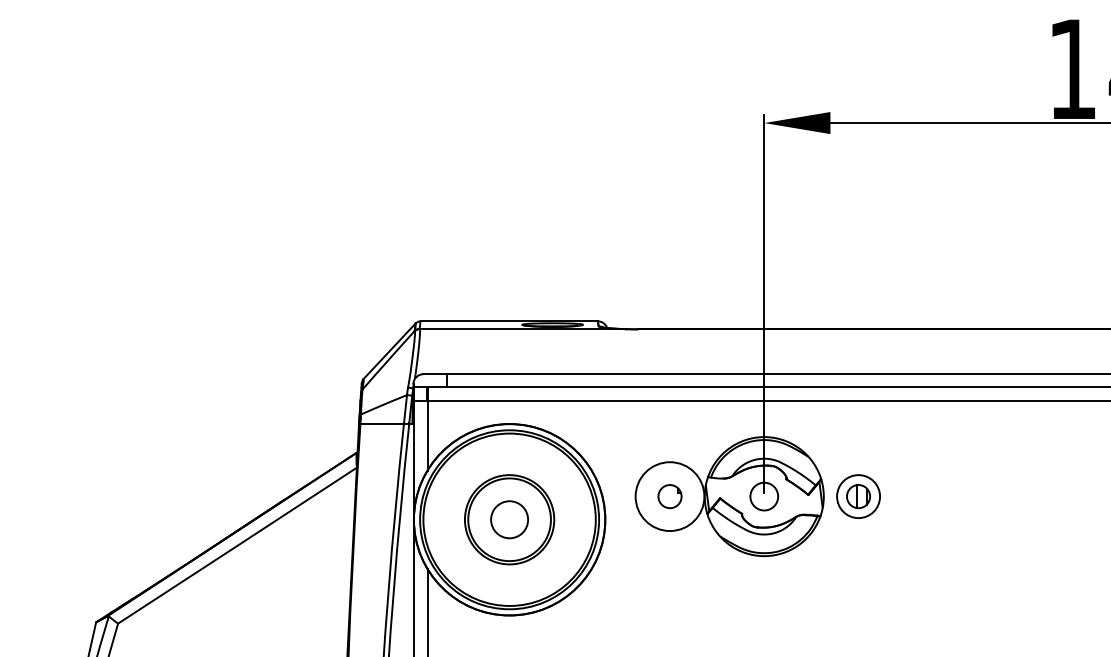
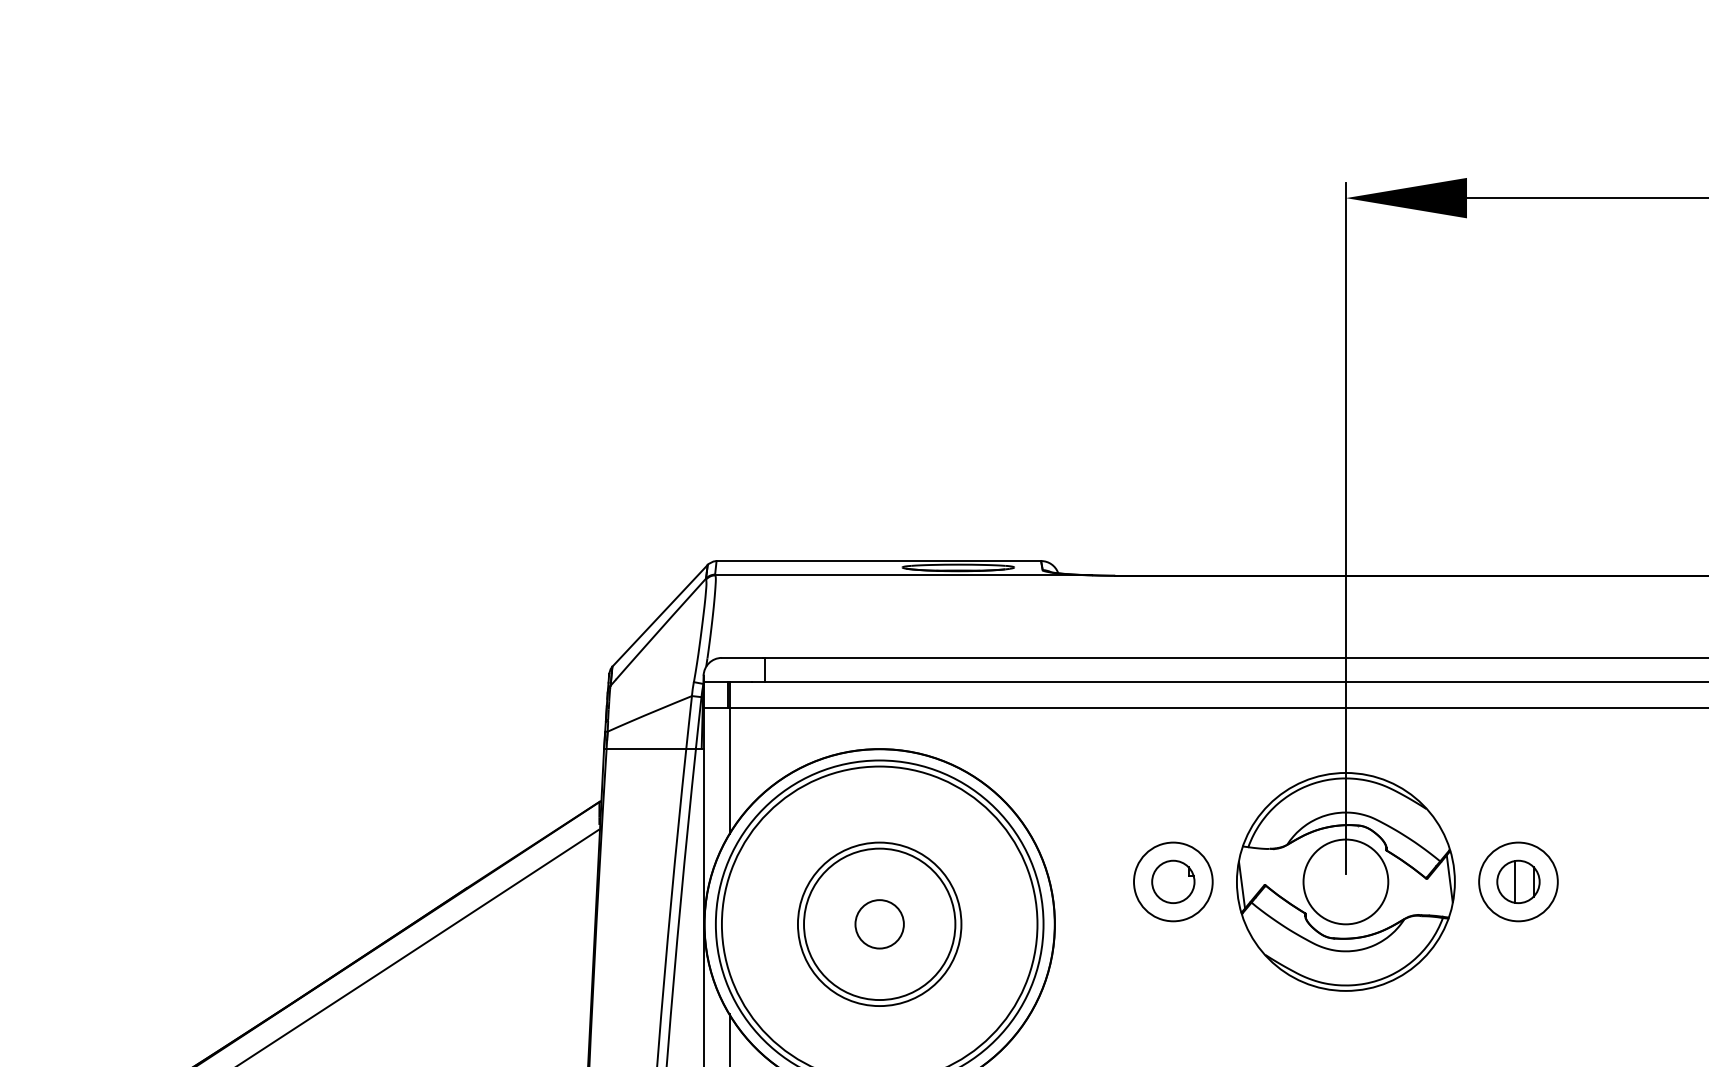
circle: (669, 496) -> (1172, 881), size x0.62
circle: (764, 496) -> (1346, 881), size x1.67
circle: (509, 519) -> (879, 923), size x0.71

